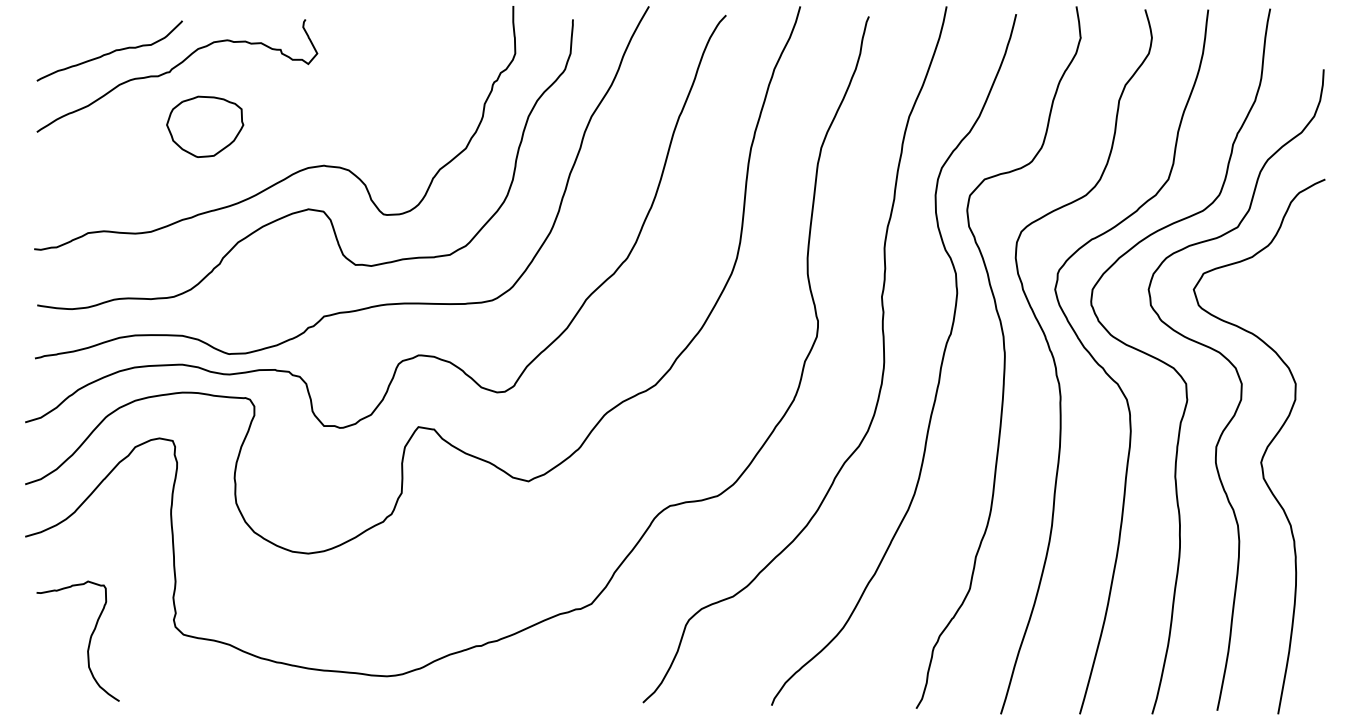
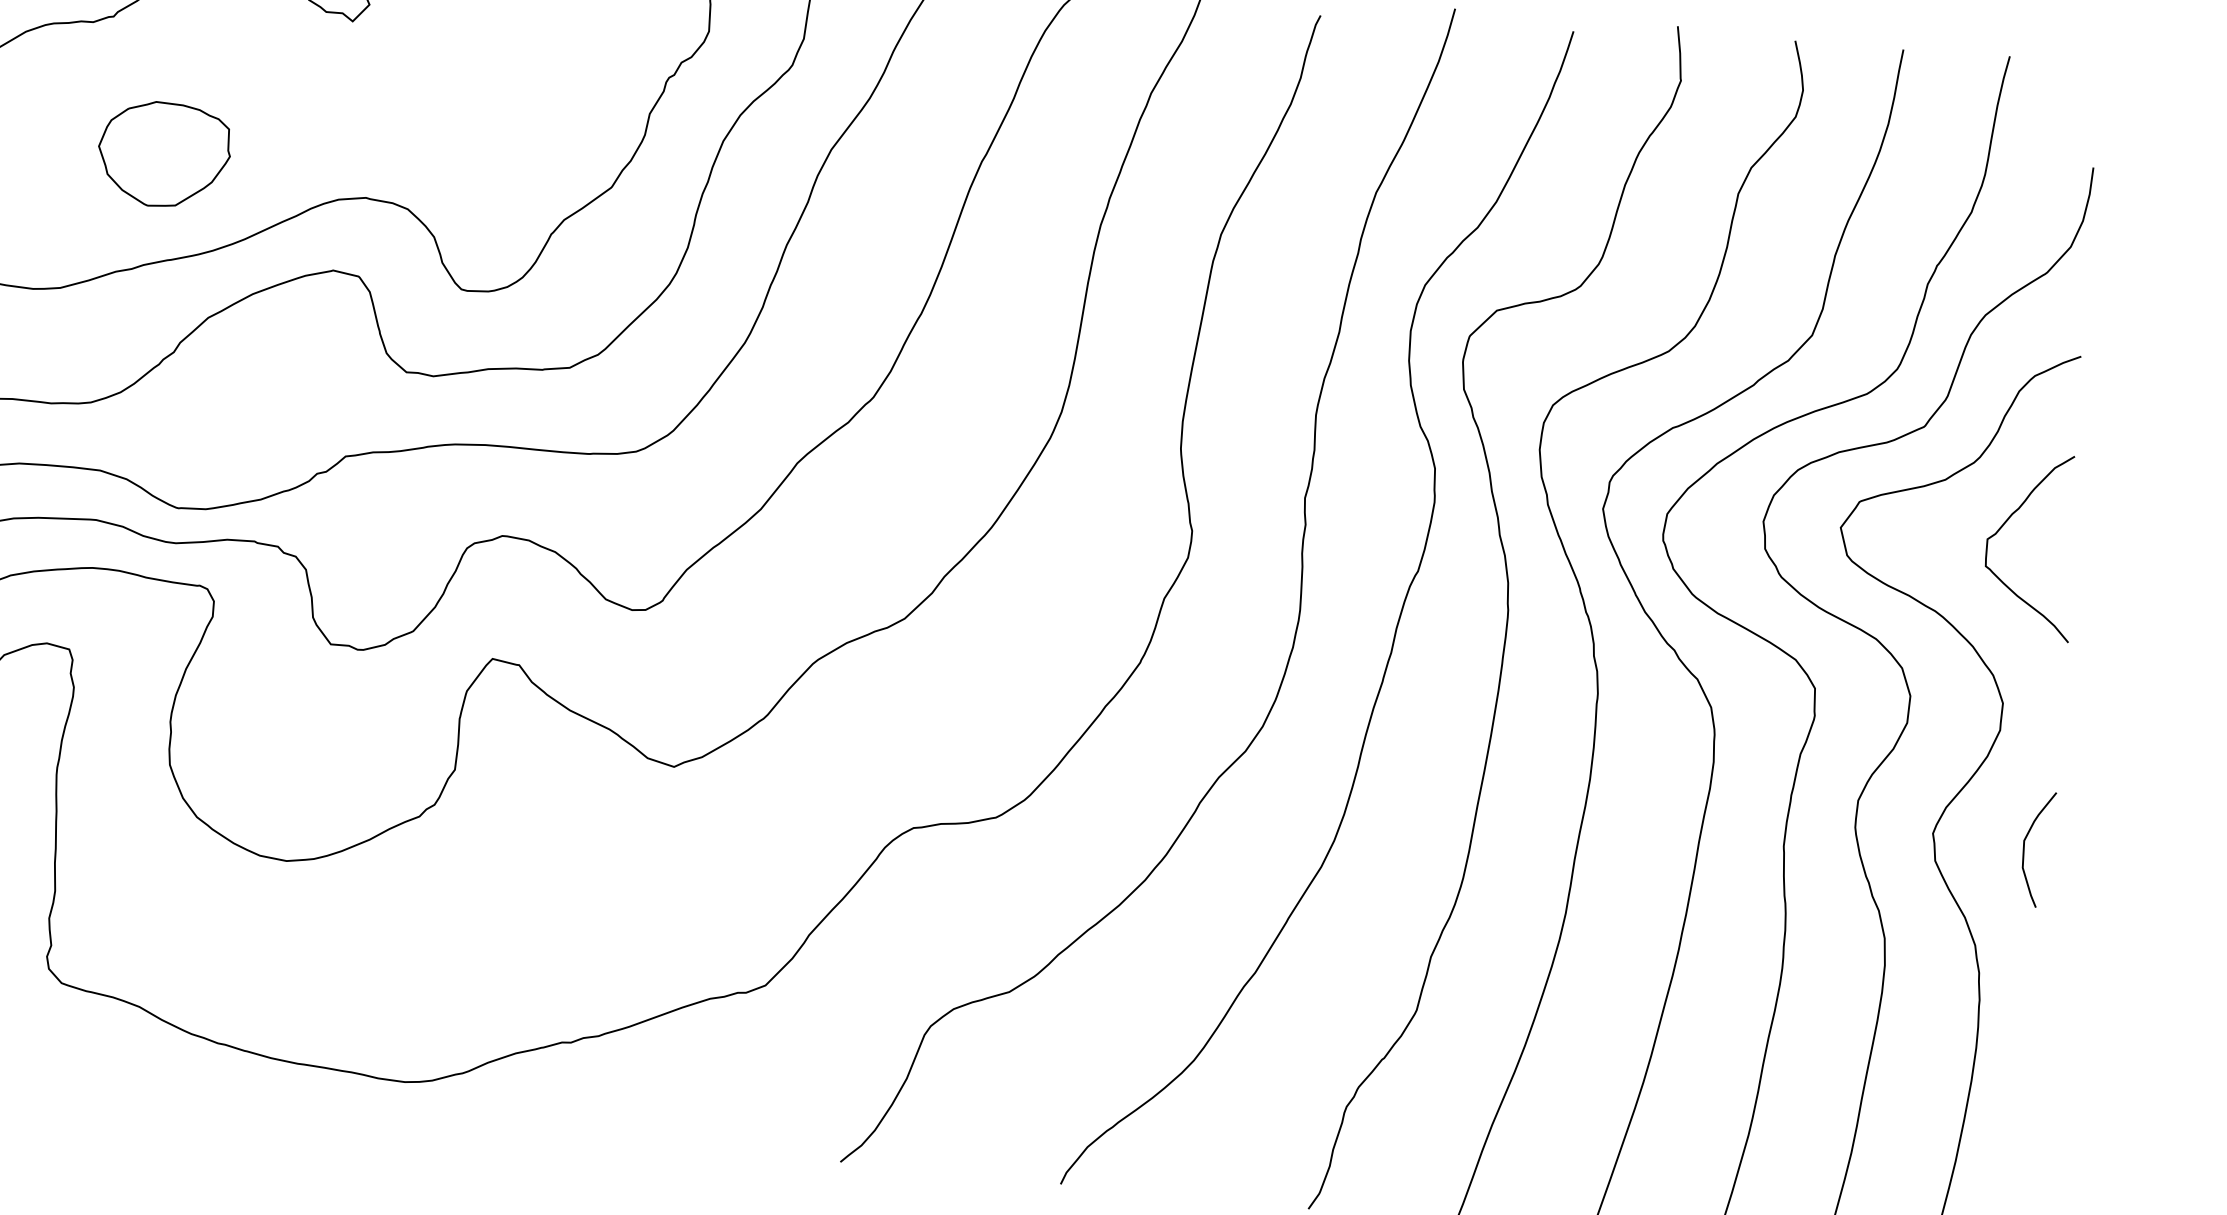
part: (205, 126) -> (164, 154), moved
curve: (1288, 281) -> (2004, 526), added
curve: (1315, 466) -> (2025, 847), added

